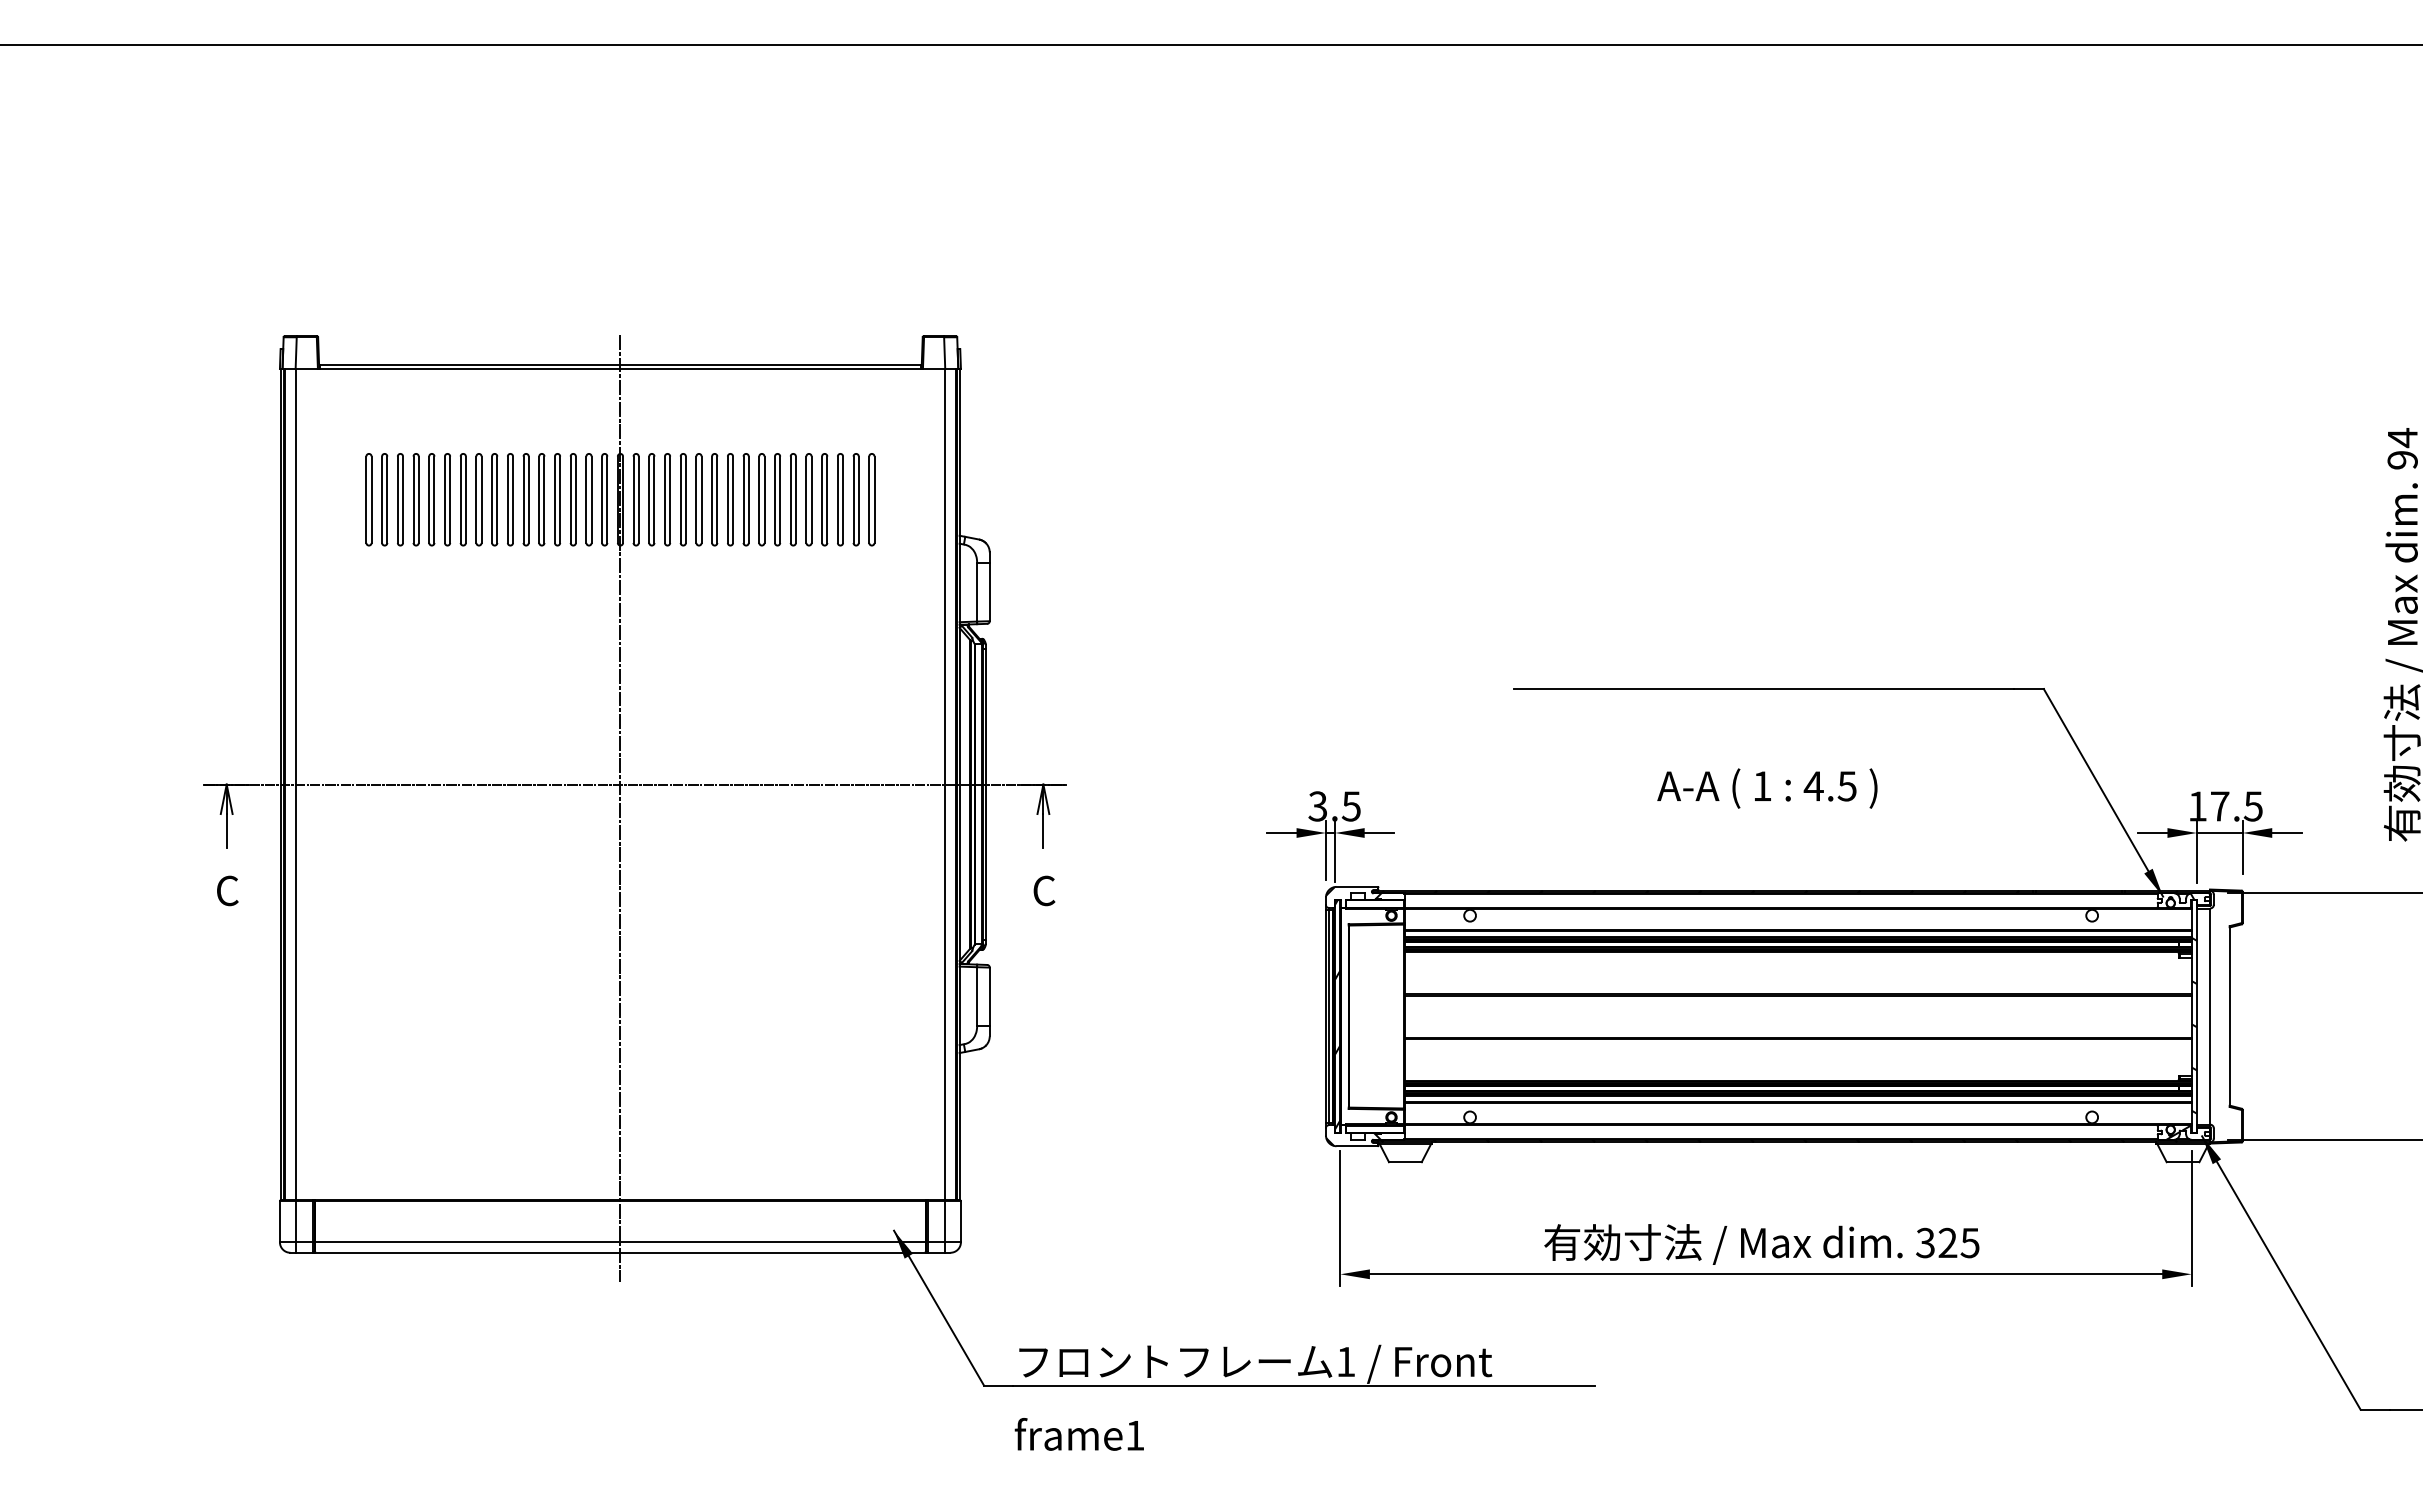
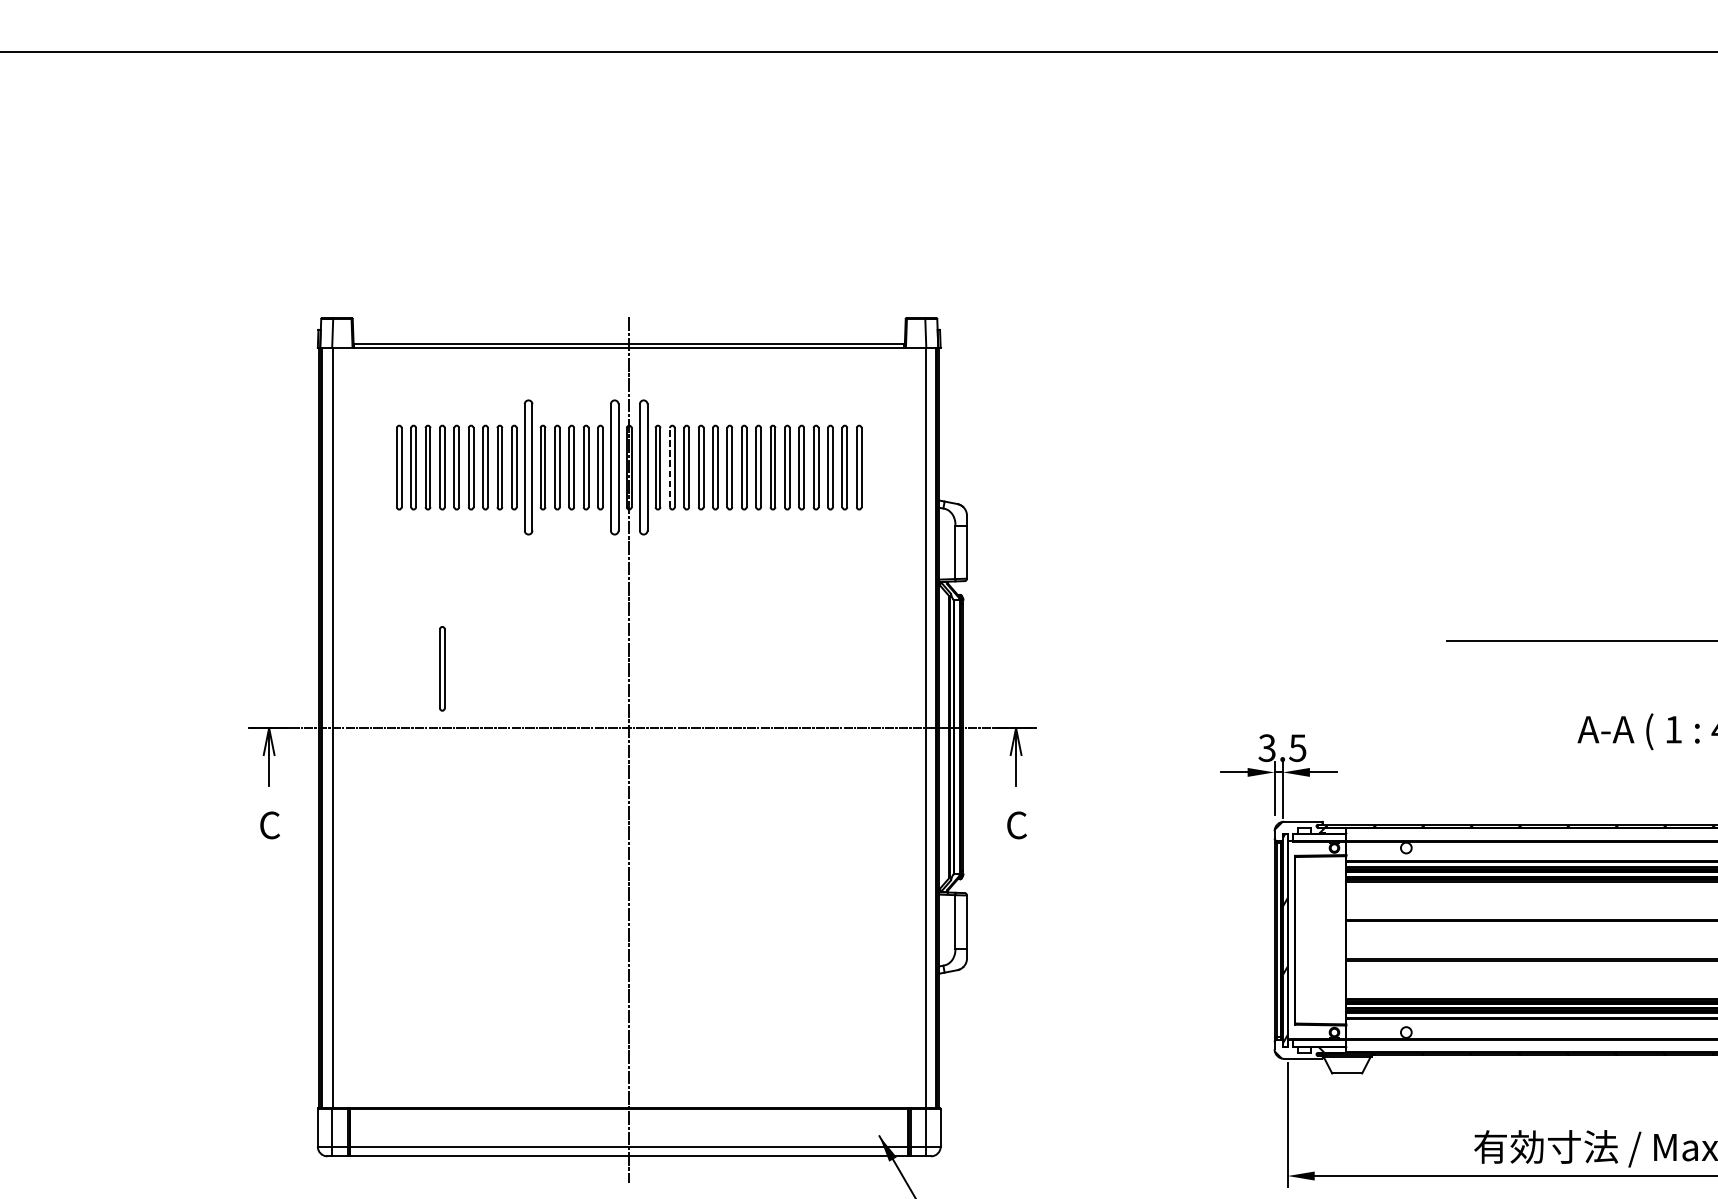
part: (510, 499) -> (528, 467), size x1.6
part: (604, 499) -> (614, 467), size x1.6
part: (635, 499) -> (643, 467), size x1.6
line: (664, 499) -> (669, 467), solid -> dashed
part: (415, 719) -> (441, 668), added

